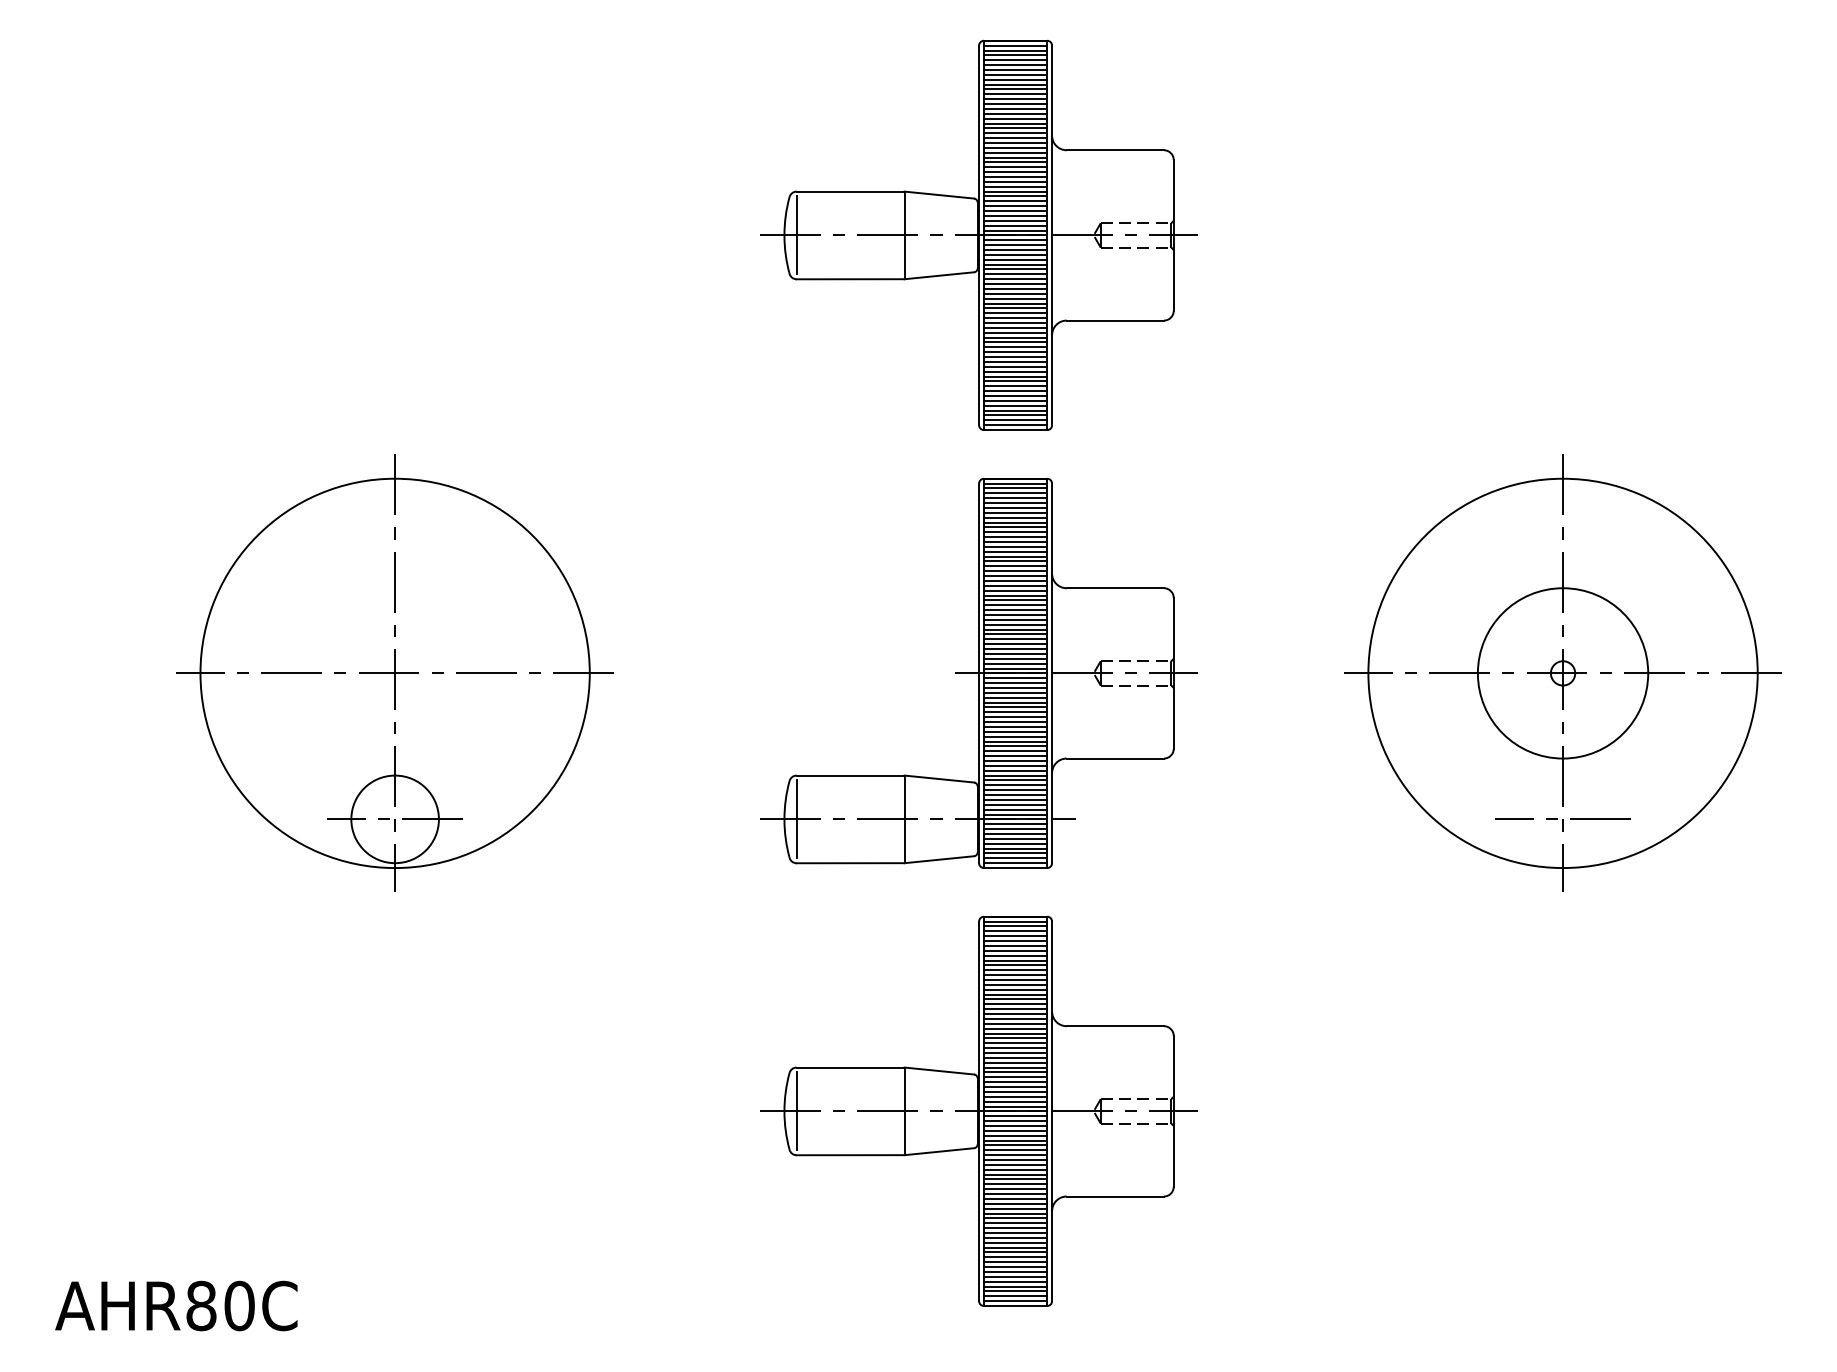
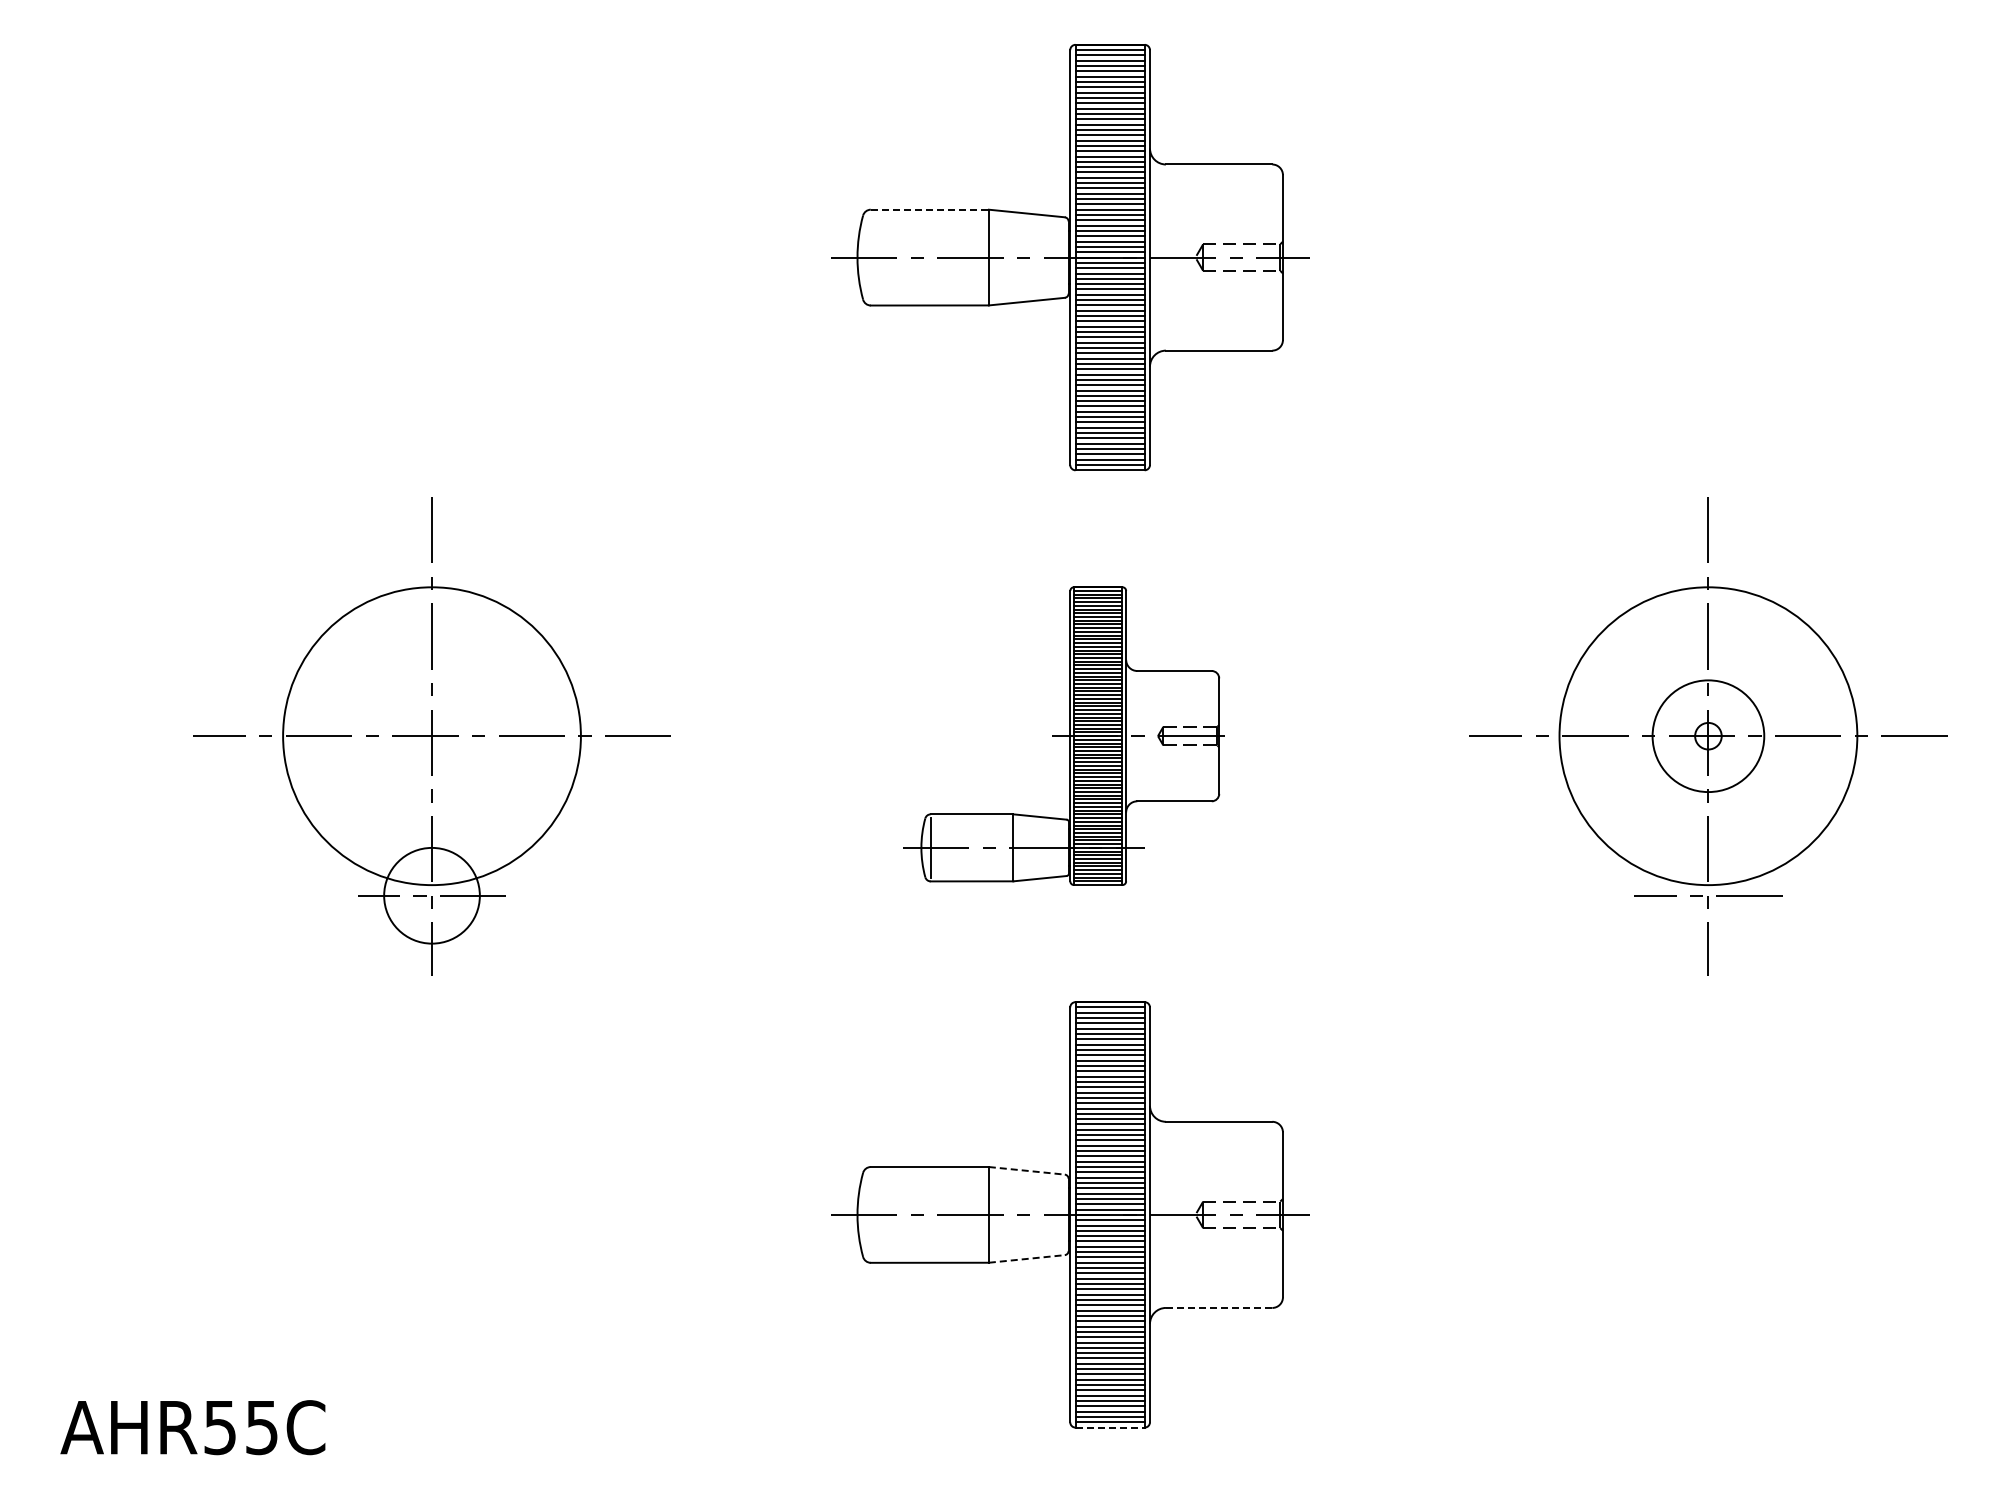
line: (851, 191) -> (930, 209), solid -> dashed
line: (796, 235) -> (870, 257), removed
circle: (394, 672) -> (431, 735), size x0.7
part: (979, 672) -> (1070, 735), size x0.7
circle: (1563, 672) -> (1708, 735), size x0.7
circle: (1563, 673) -> (1708, 736), size x0.6
line: (940, 1070) -> (1027, 1170), solid -> dashed
line: (796, 1111) -> (870, 1214), removed
line: (940, 1151) -> (1027, 1258), solid -> dashed
line: (1115, 1196) -> (1219, 1307), solid -> dashed
text: (220, 1305) -> (241, 1427), AHR80C -> AHR55C
line: (1015, 1305) -> (1110, 1427), solid -> dashed

